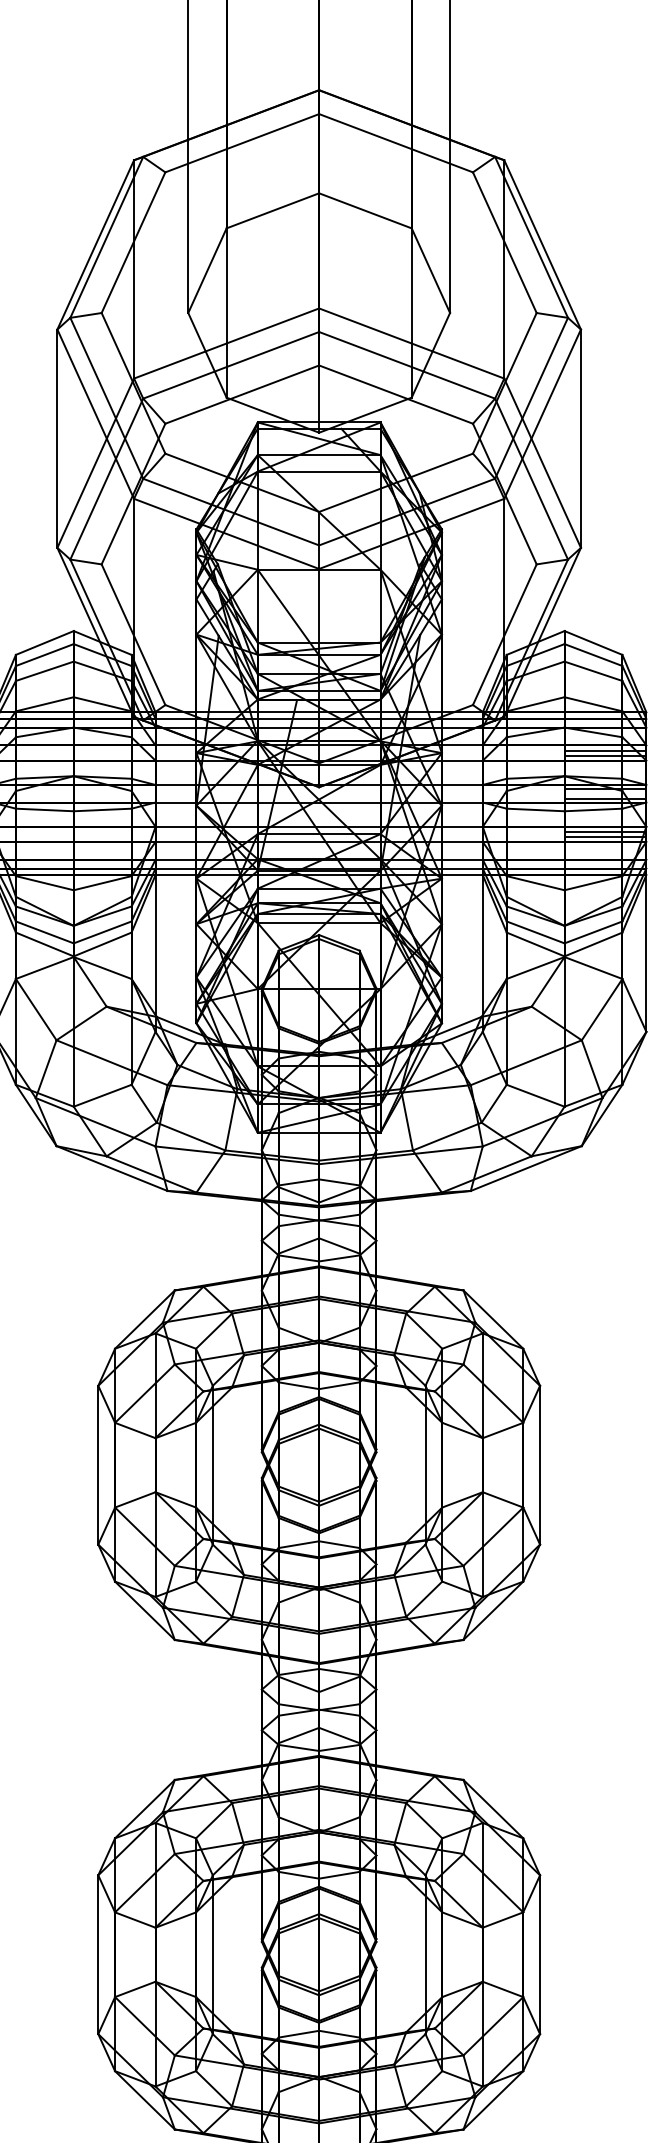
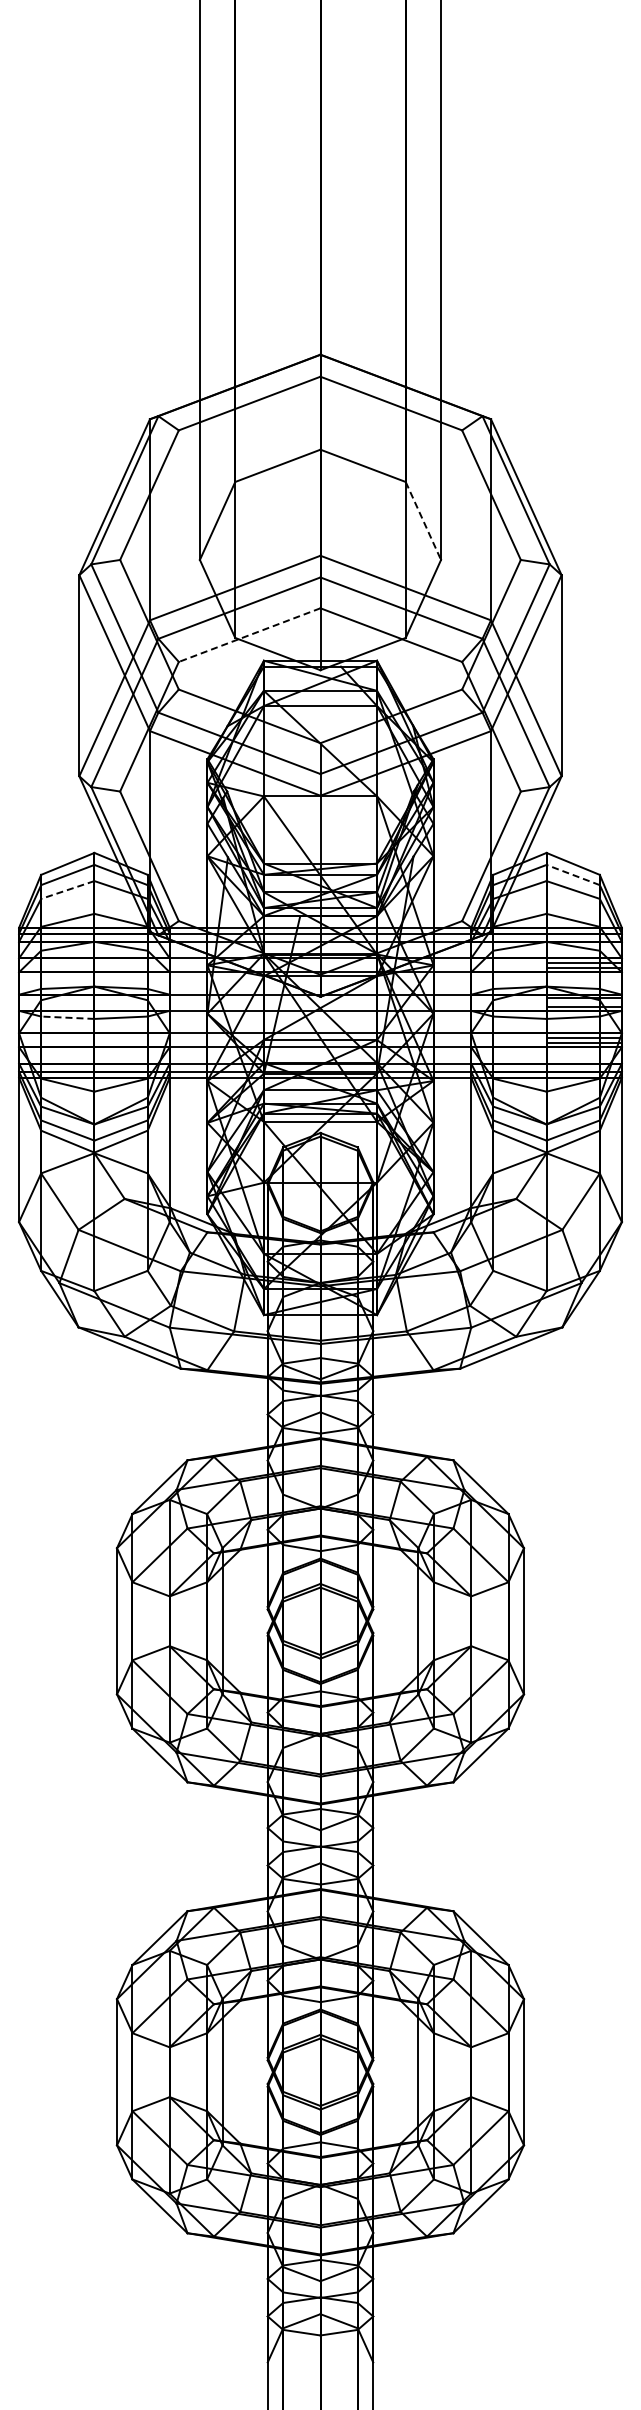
line: (430, 270) -> (423, 520), solid -> dashed
line: (242, 395) -> (249, 635), solid -> dashed
line: (592, 654) -> (572, 874), solid -> dashed
line: (44, 671) -> (67, 890), solid -> dashed
line: (44, 809) -> (67, 1017), solid -> dashed

